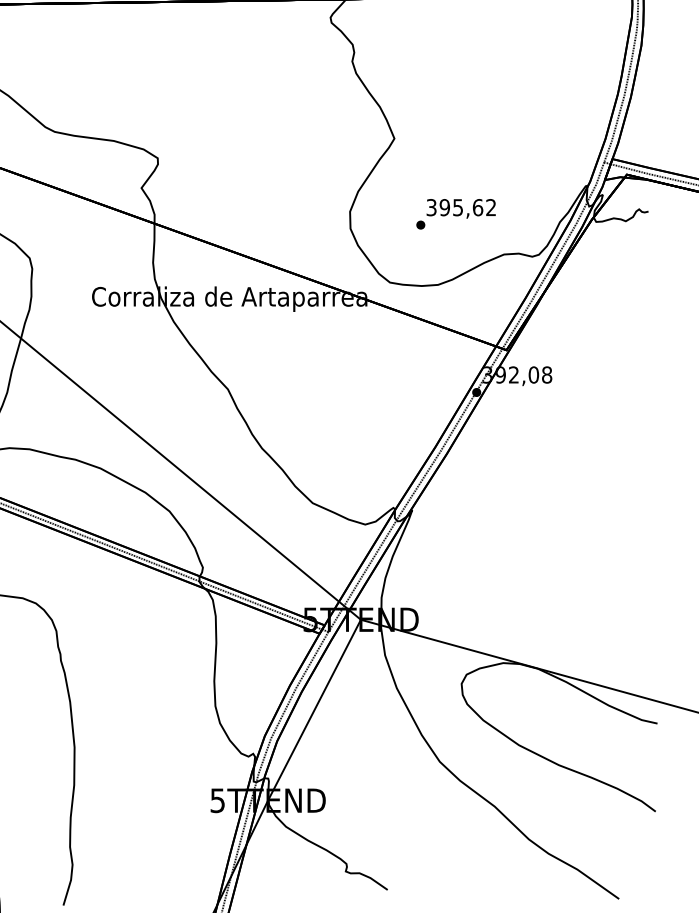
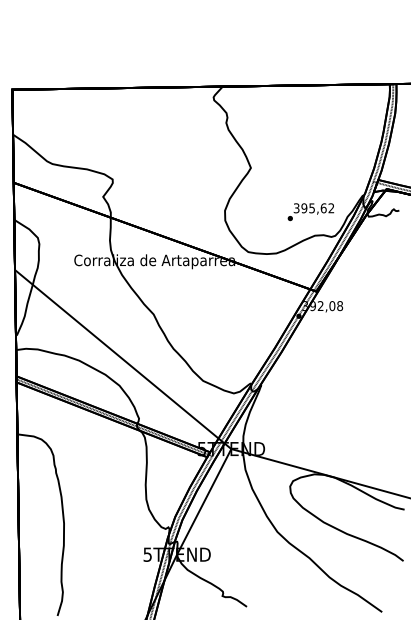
text: (455, 214) -> (310, 212), moved

